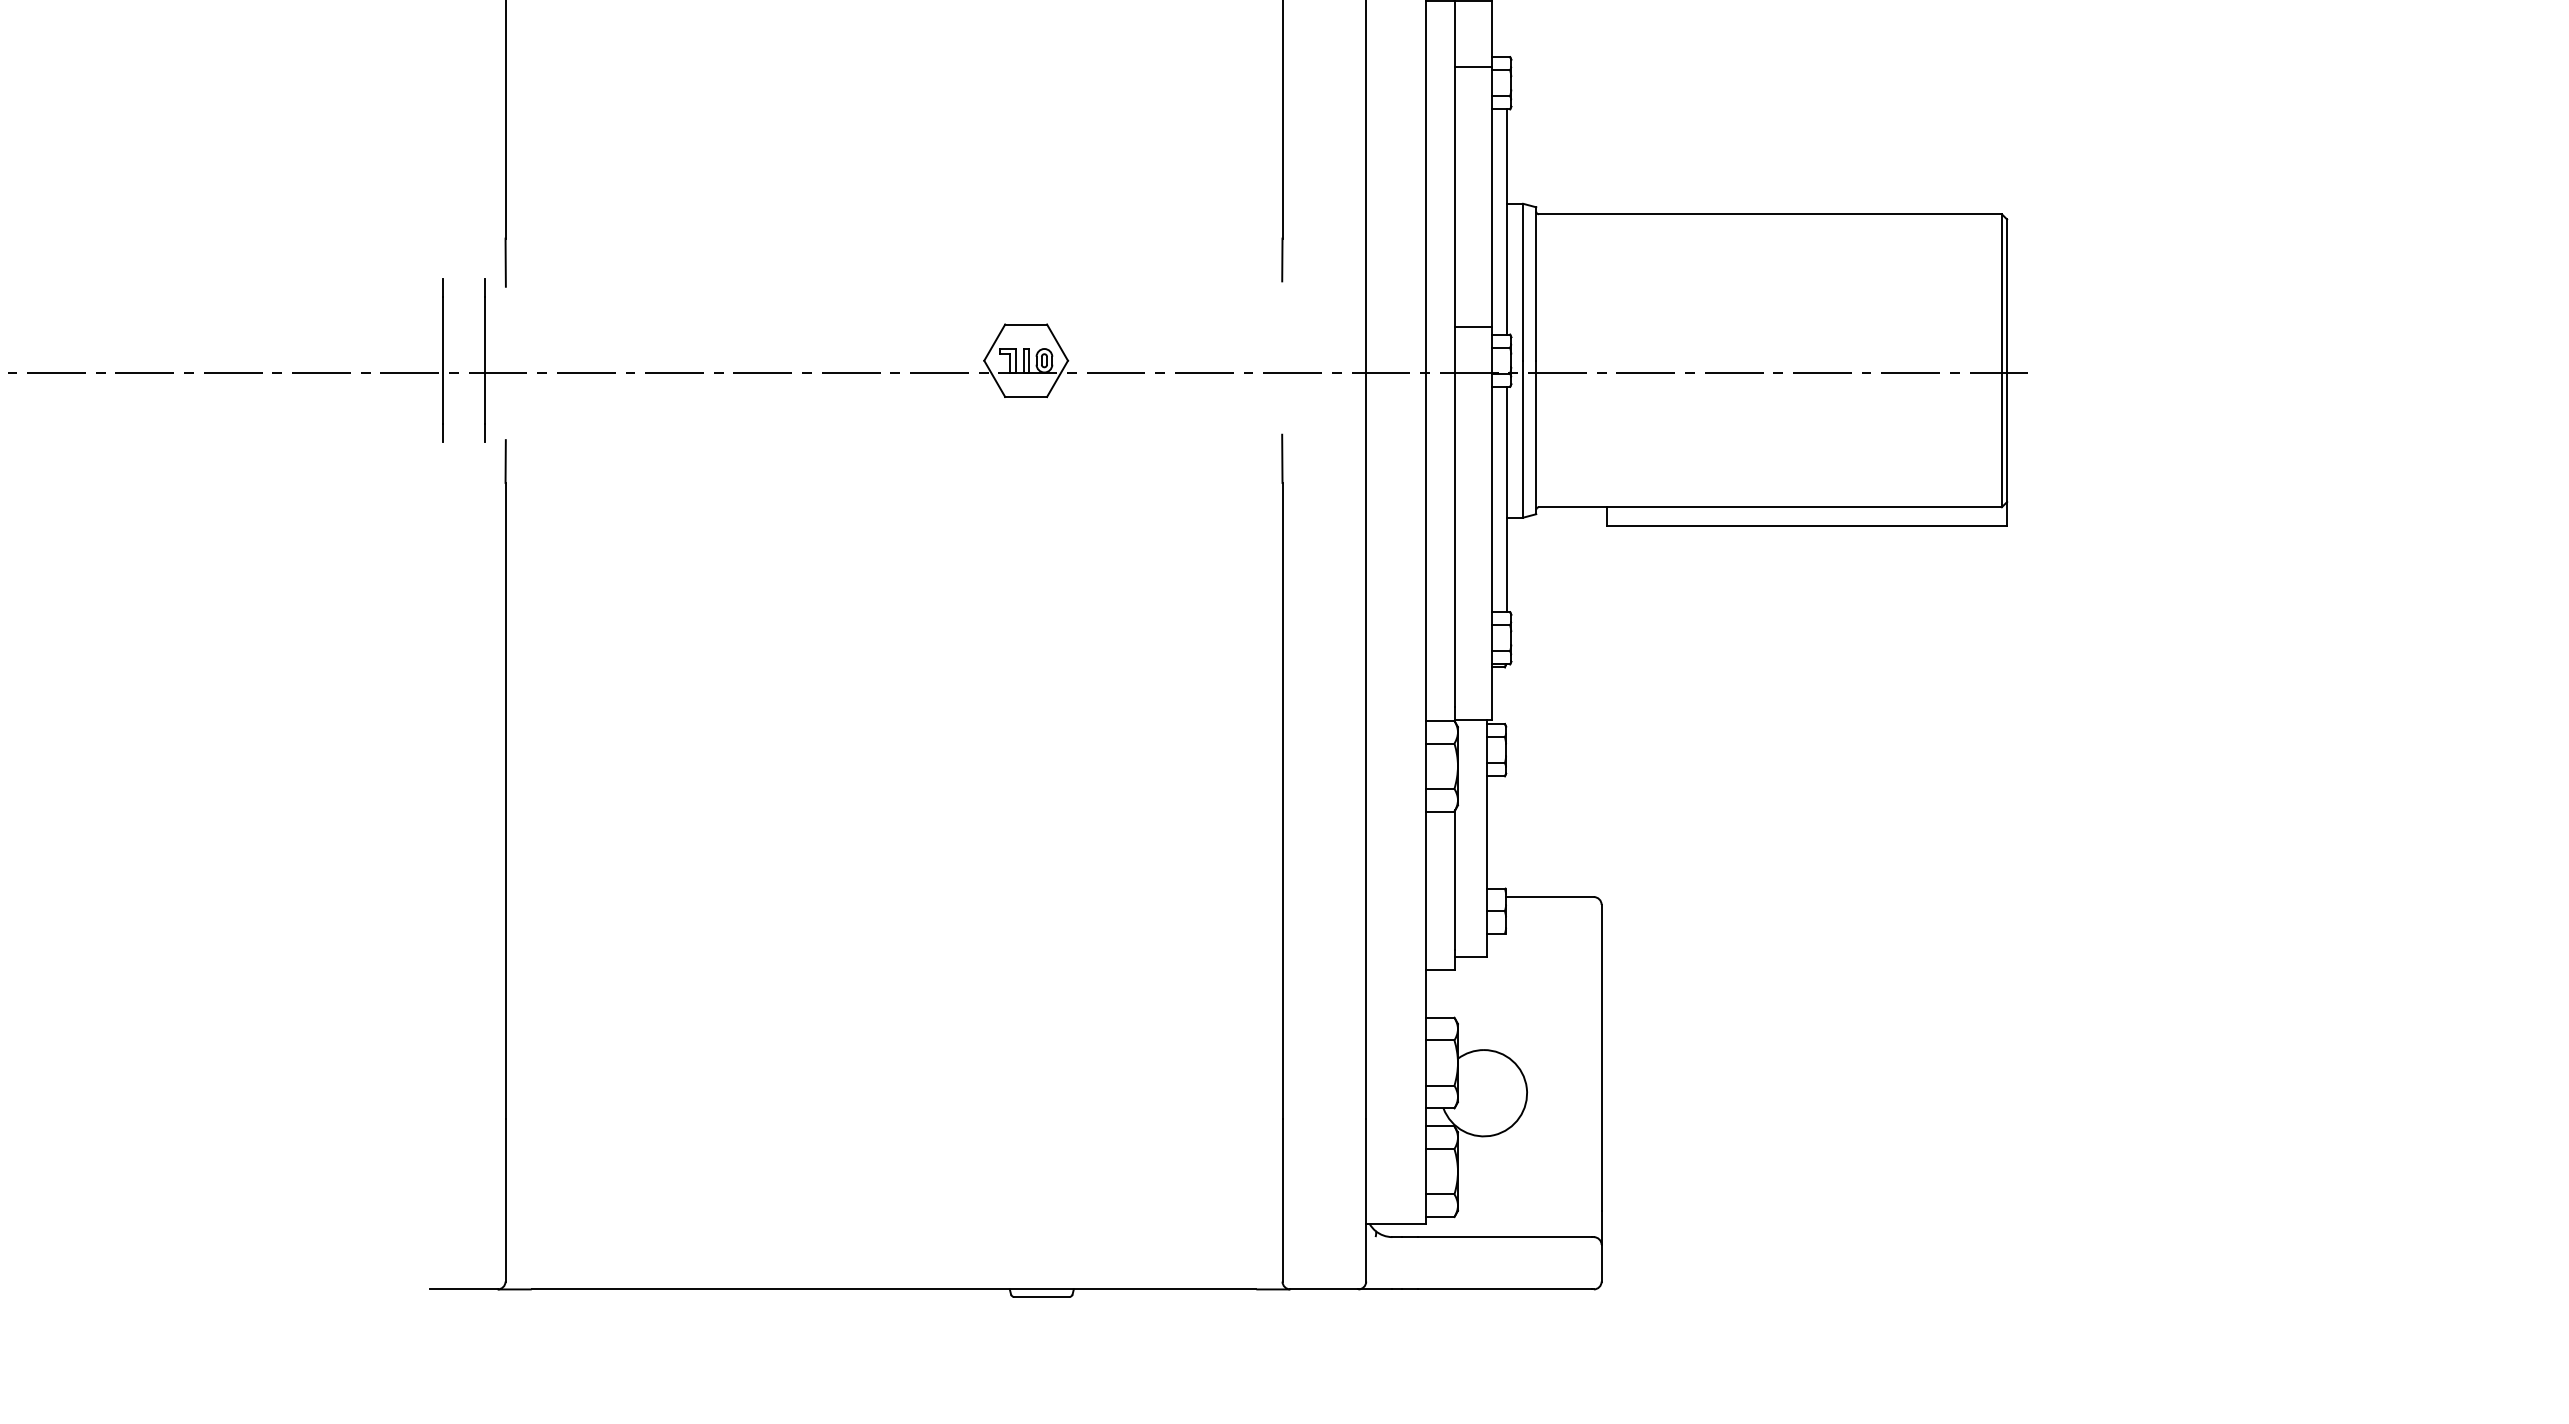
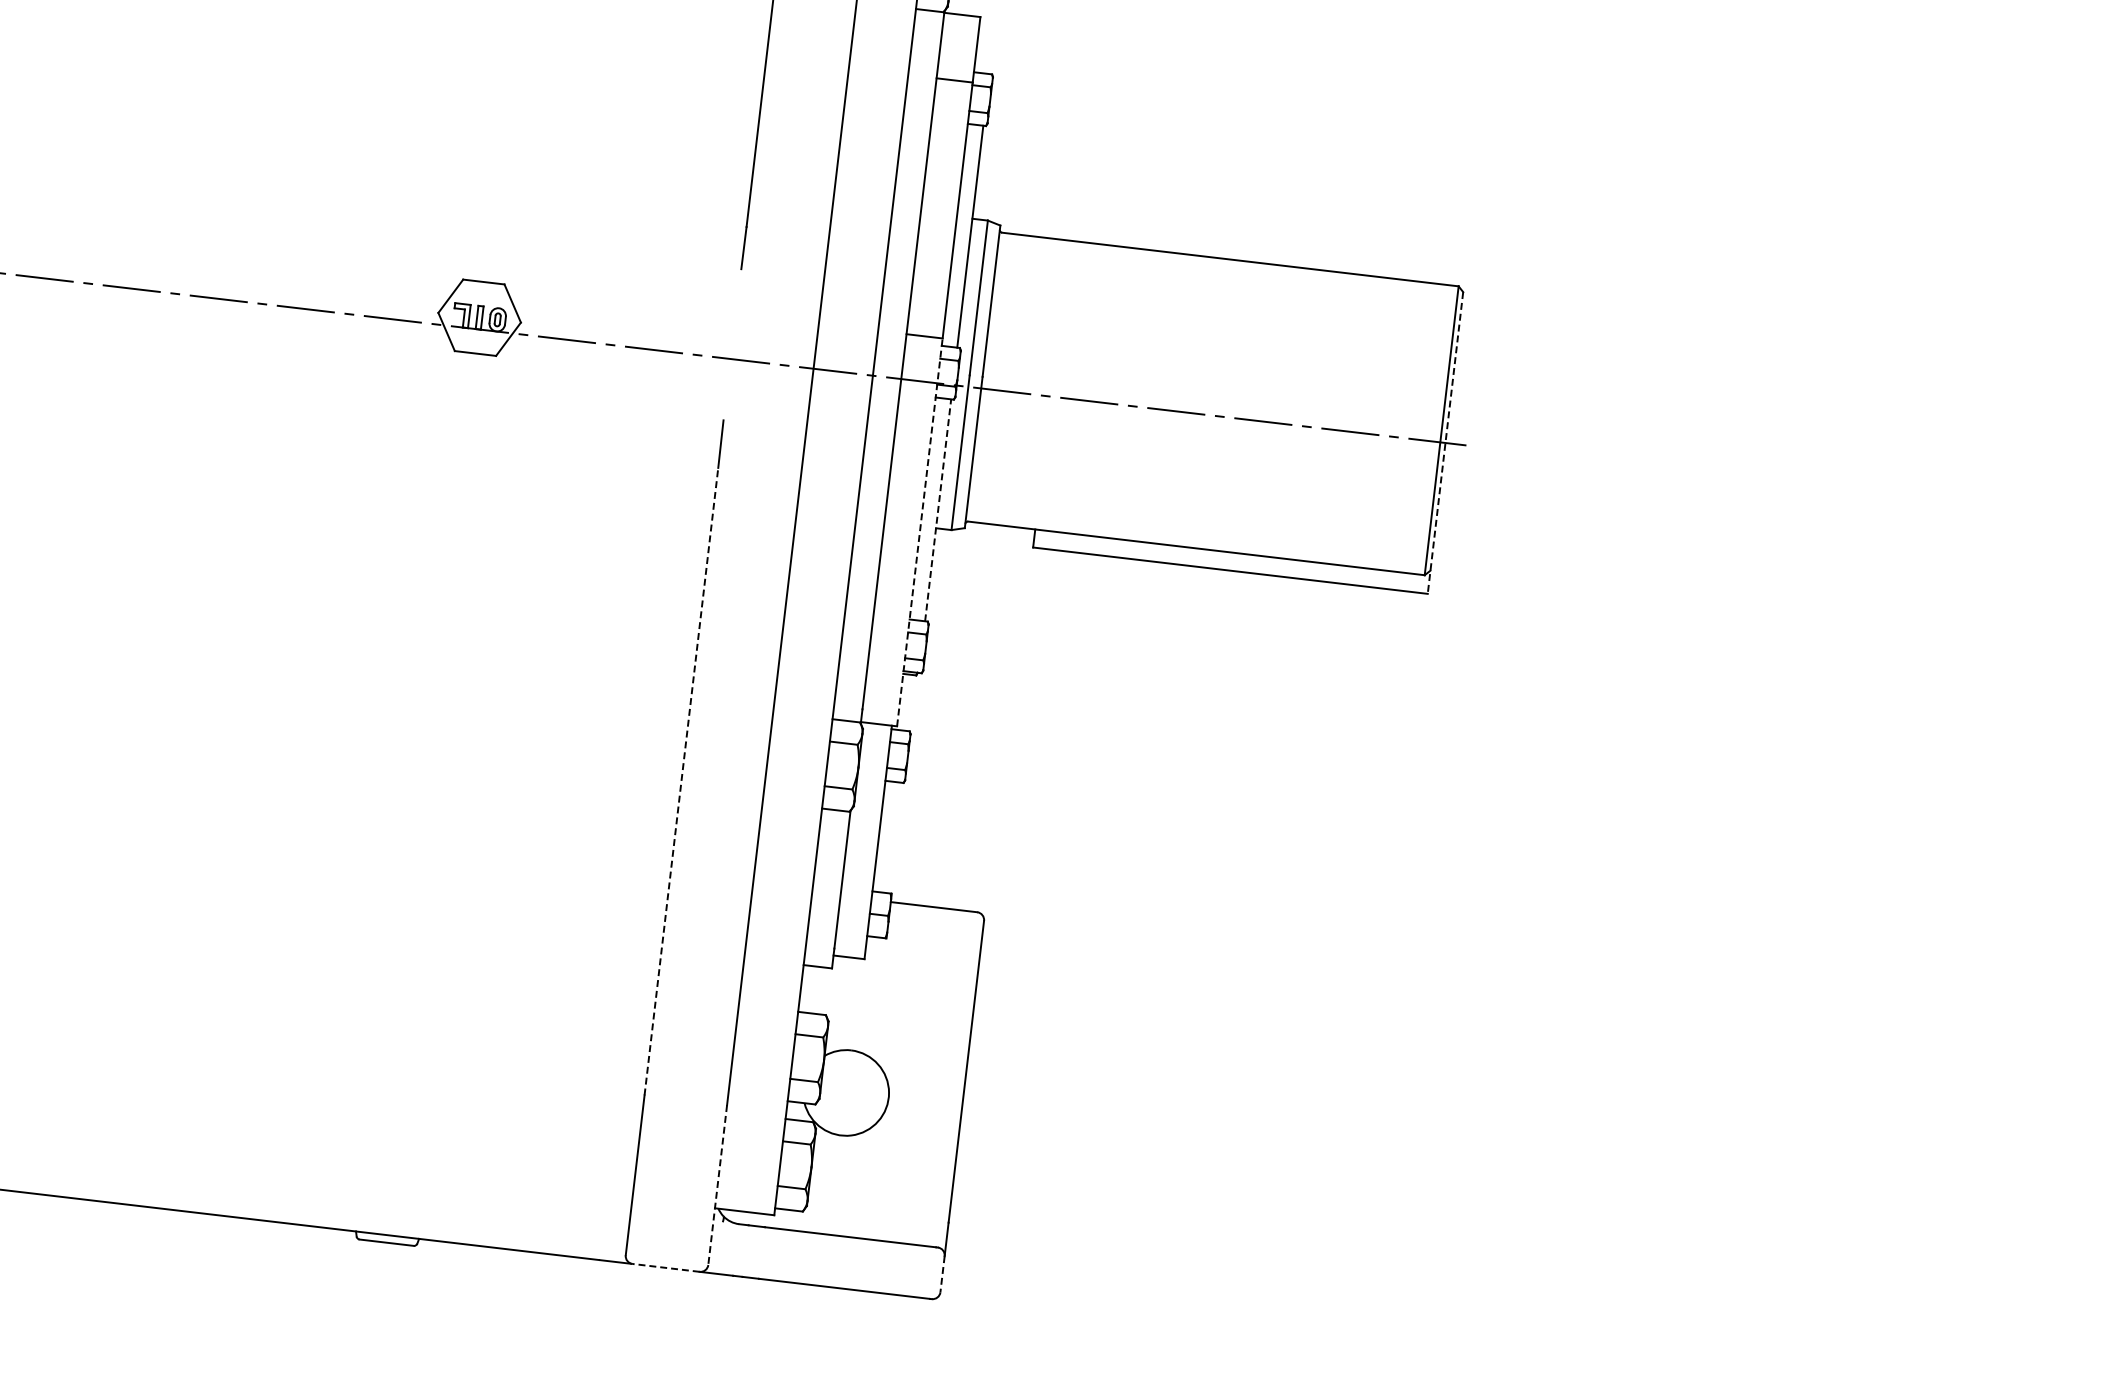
line: (2007, 373) -> (1445, 443), solid -> dashed
line: (1507, 499) -> (938, 510), solid -> dashed
line: (1491, 523) -> (919, 532), solid -> dashed
line: (1282, 800) -> (681, 781), solid -> dashed
line: (1366, 1200) -> (717, 1185), solid -> dashed
line: (1601, 1263) -> (942, 1274), solid -> dashed
line: (1323, 1289) -> (665, 1267), solid -> dashed

